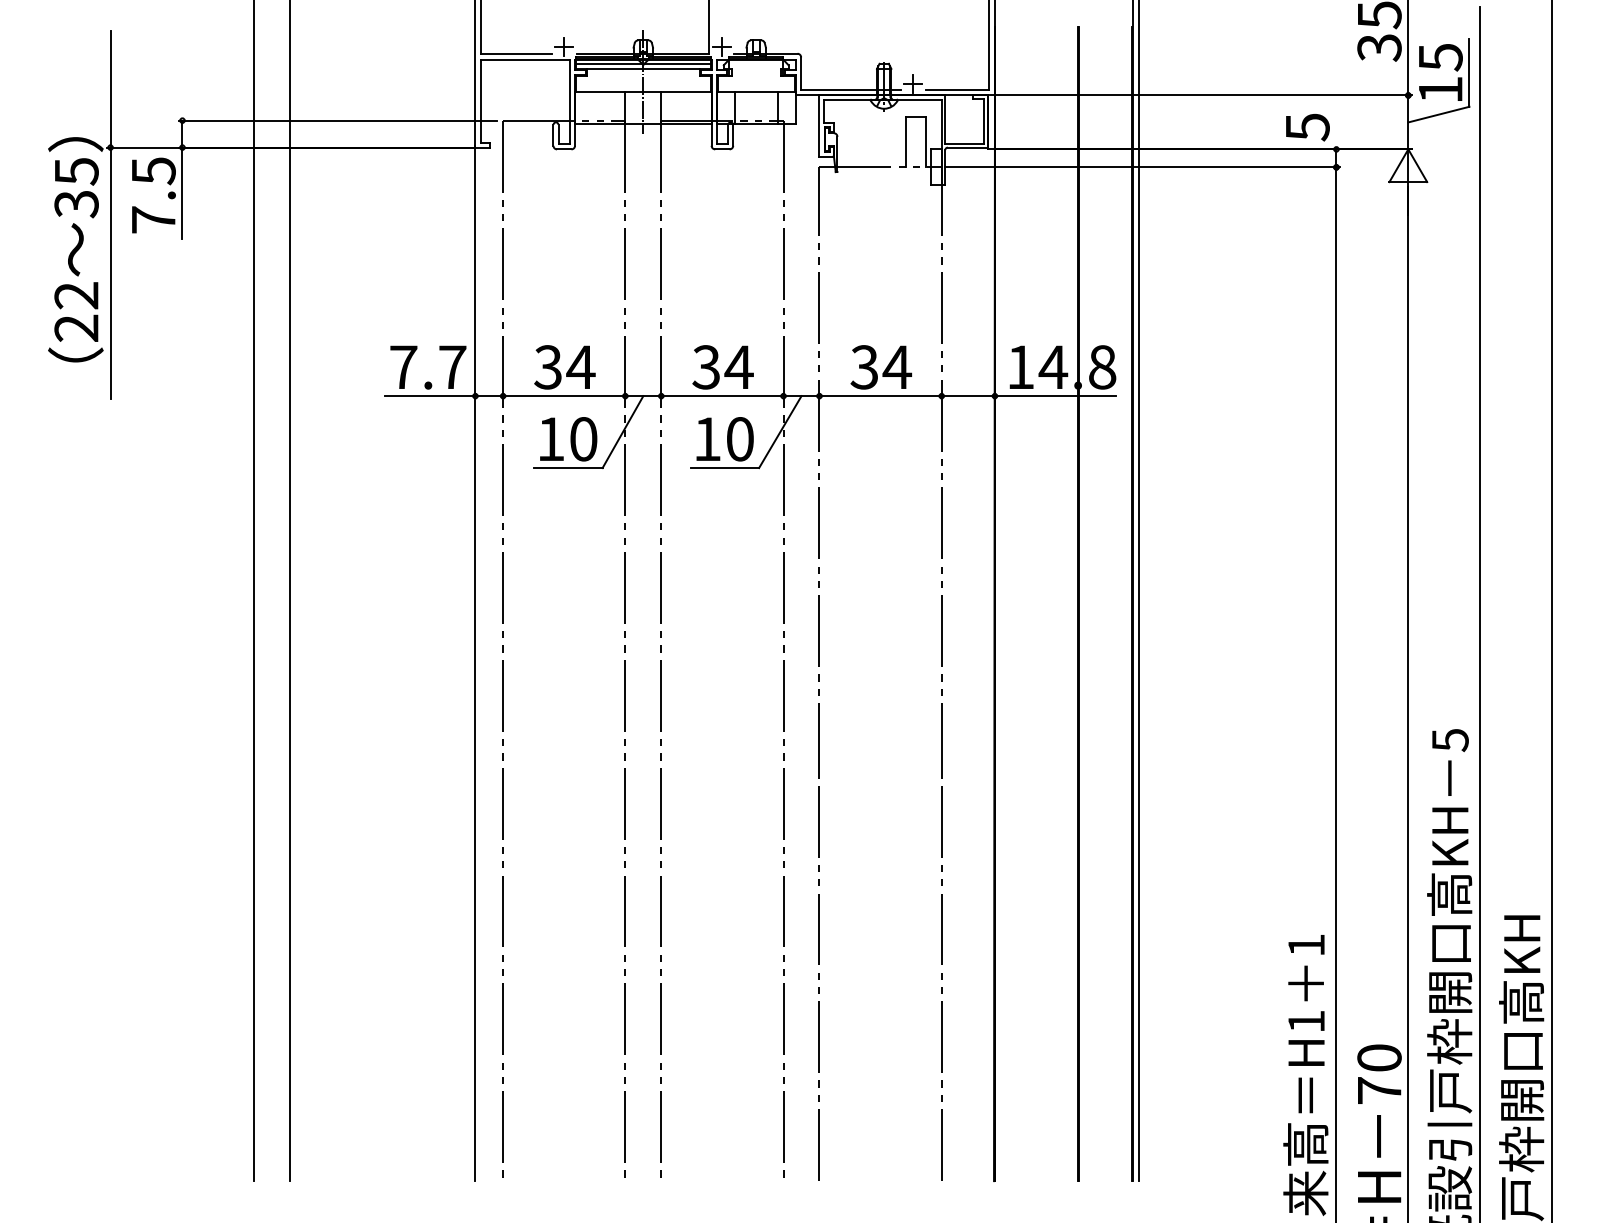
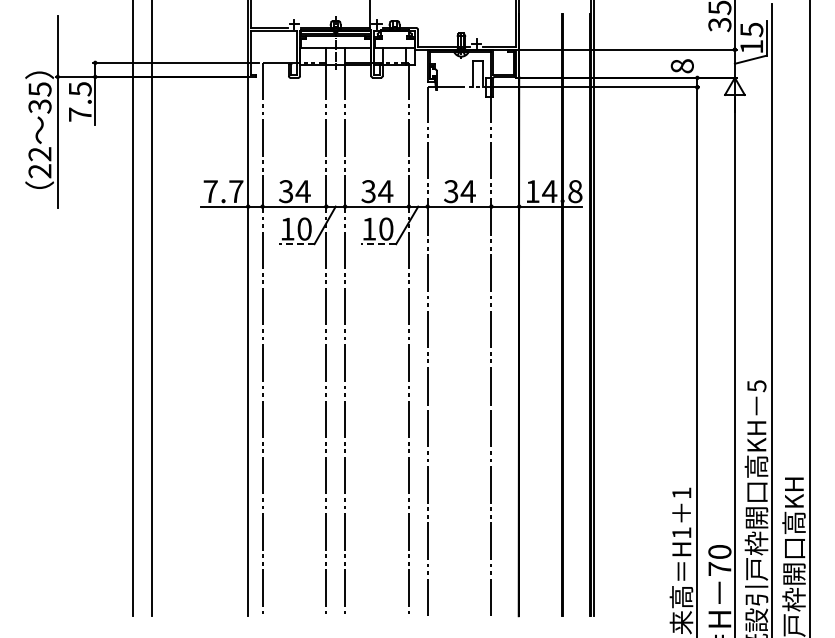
text: (1305, 127) -> (681, 66), 5 -> 8
line: (568, 468) -> (296, 244), solid -> dashed
line: (725, 468) -> (378, 244), solid -> dashed

